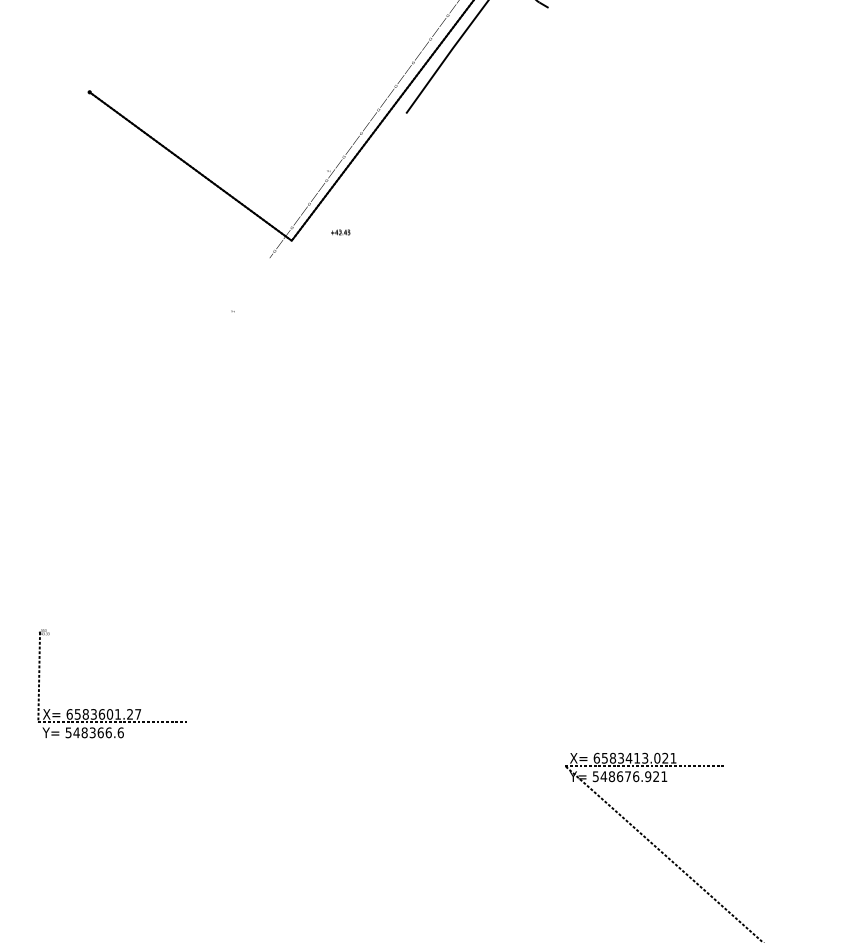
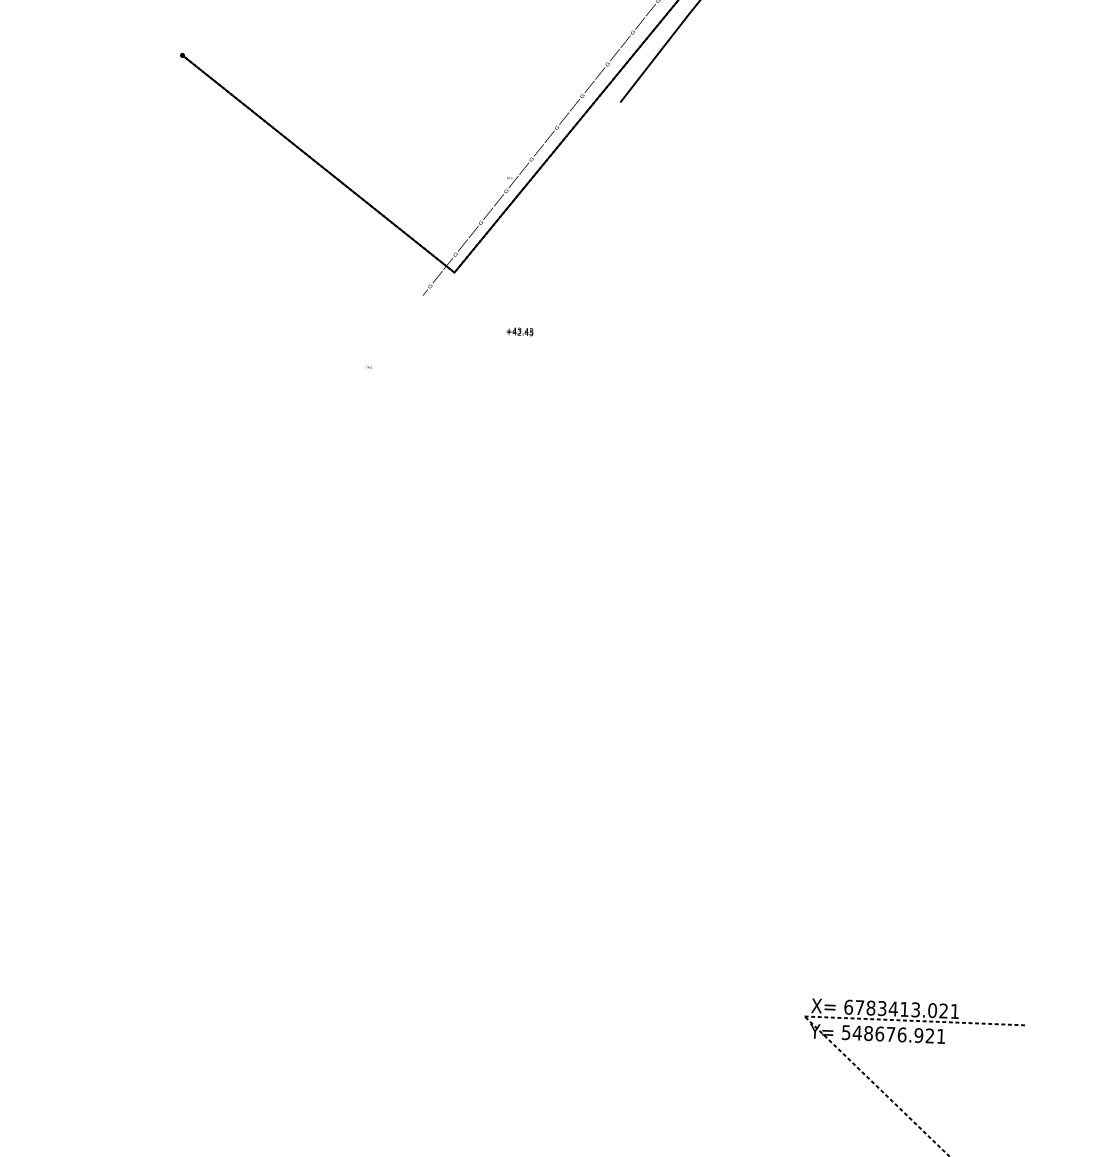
text: (340, 232) -> (519, 331), moved
part: (111, 709) -> (178, 912), removed
text: (604, 758) -> (859, 1007), 6583413.021 -> 6783413.021

